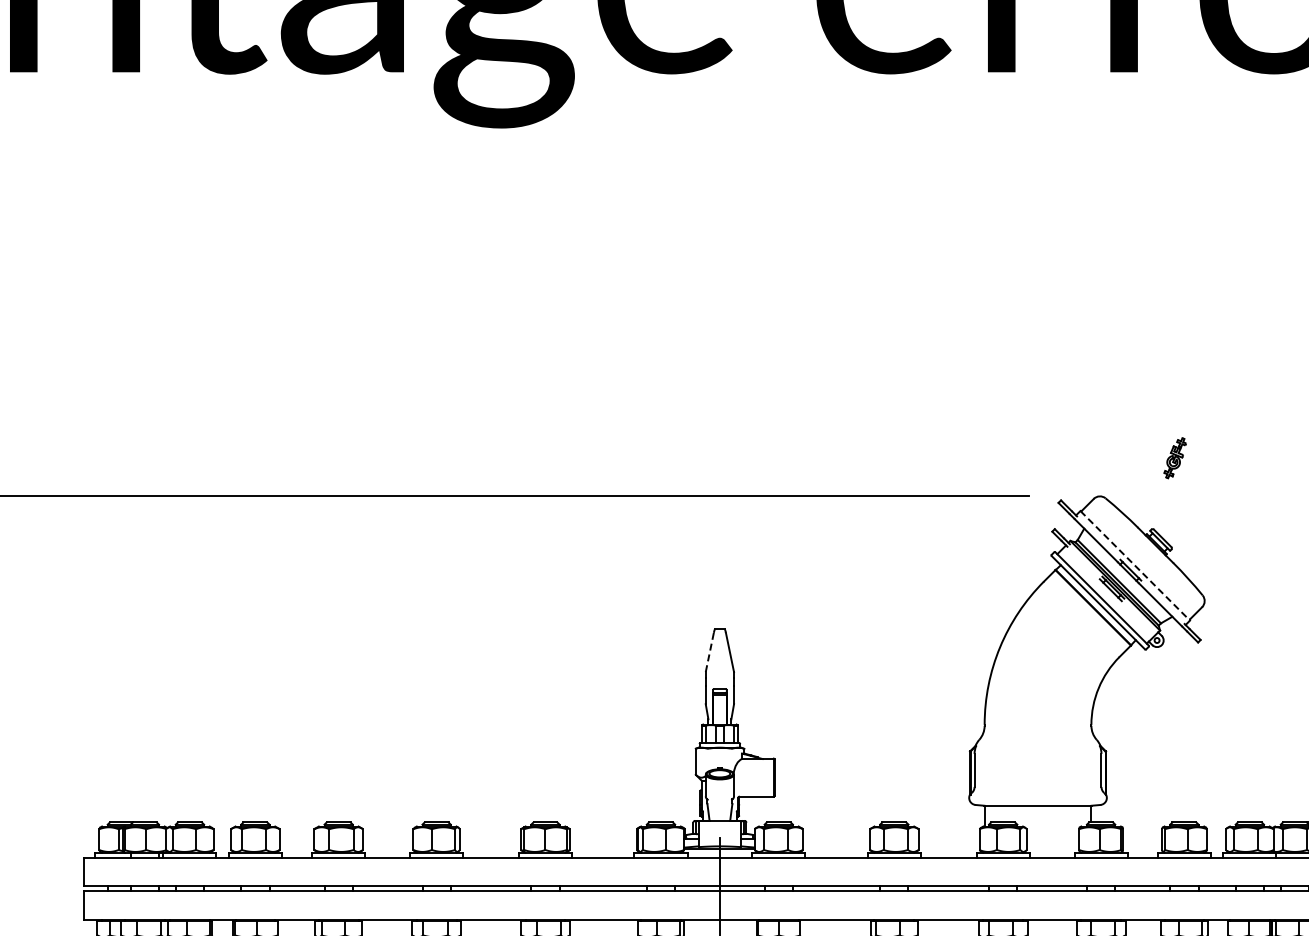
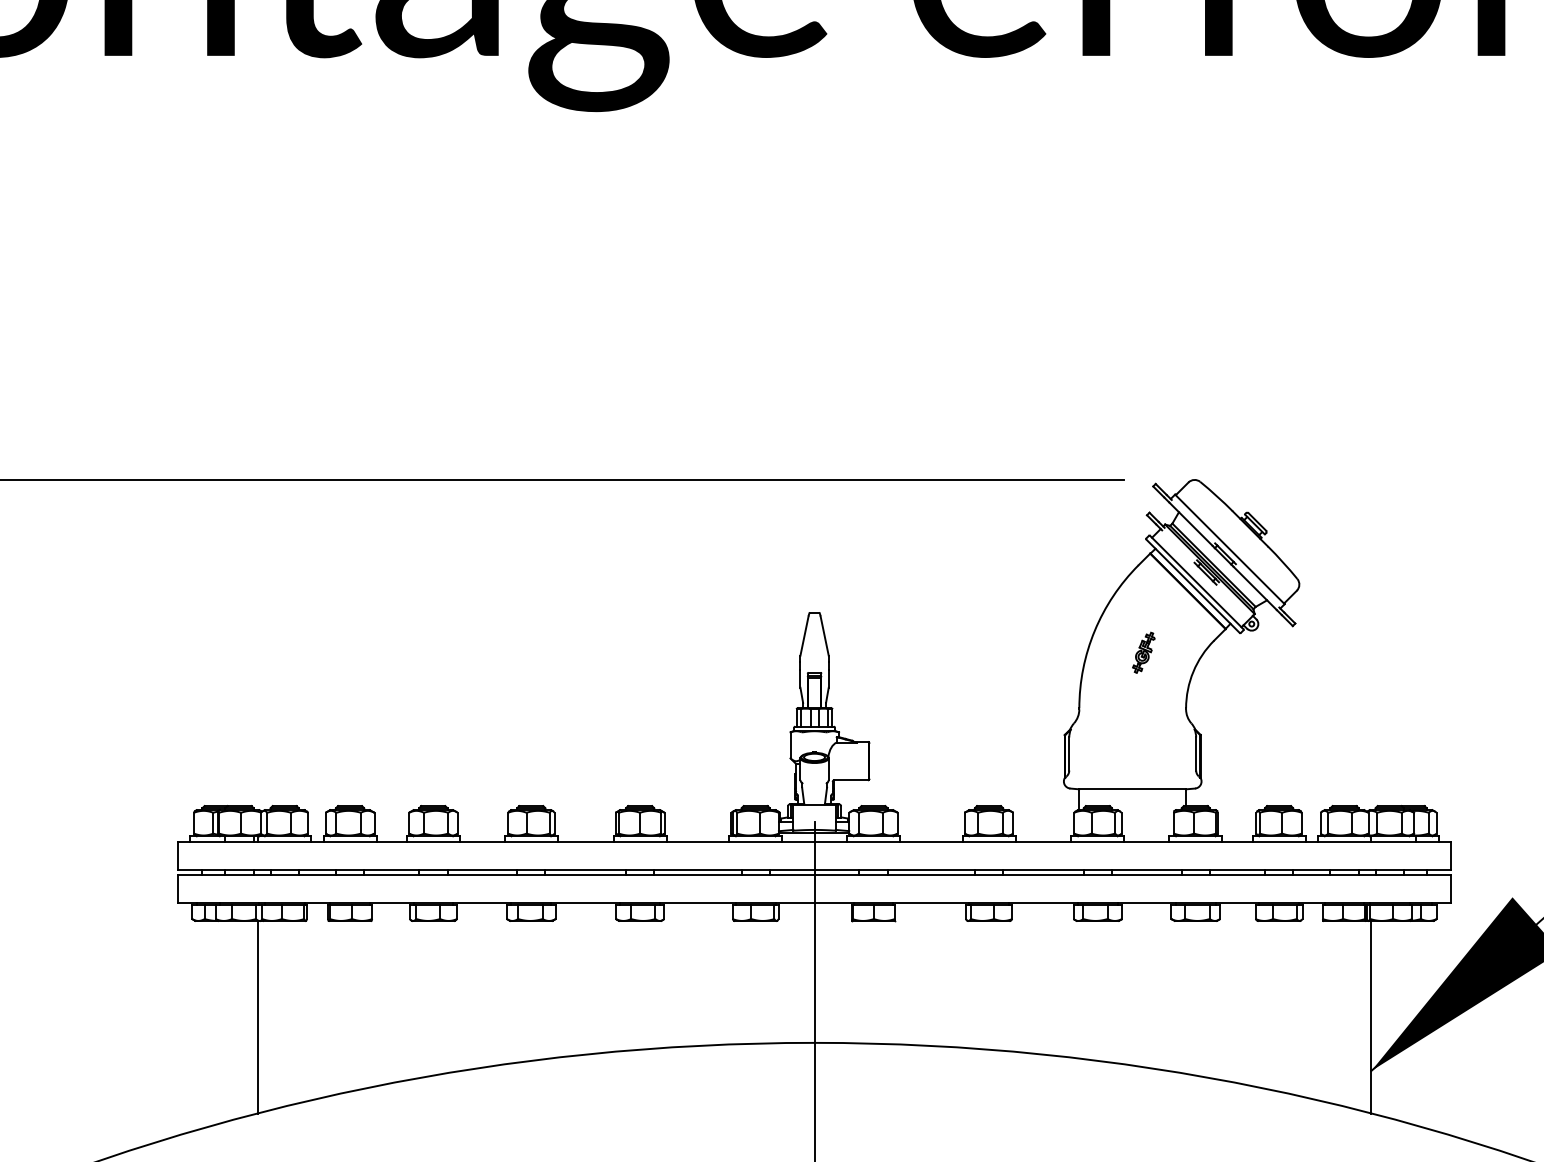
part: (1174, 457) -> (1143, 652), moved
line: (1135, 565) -> (1230, 549), dashed -> solid
line: (709, 651) -> (804, 635), dashed -> solid

